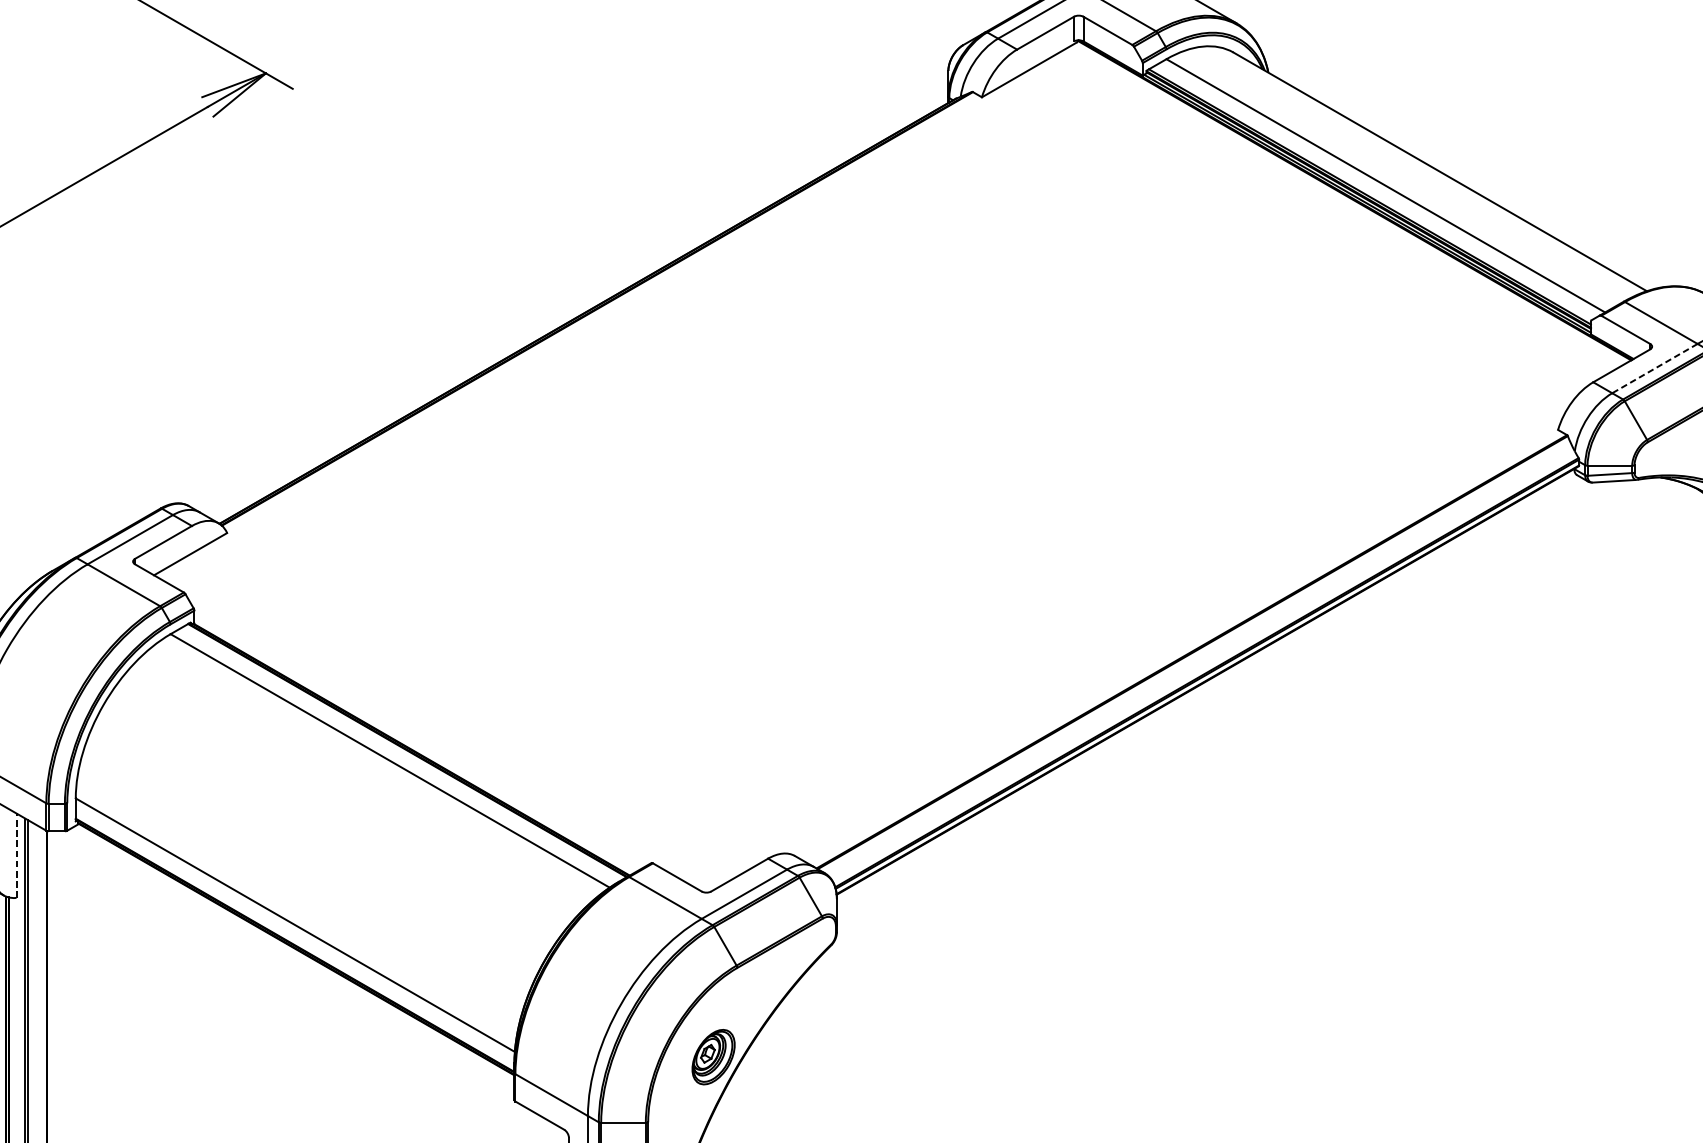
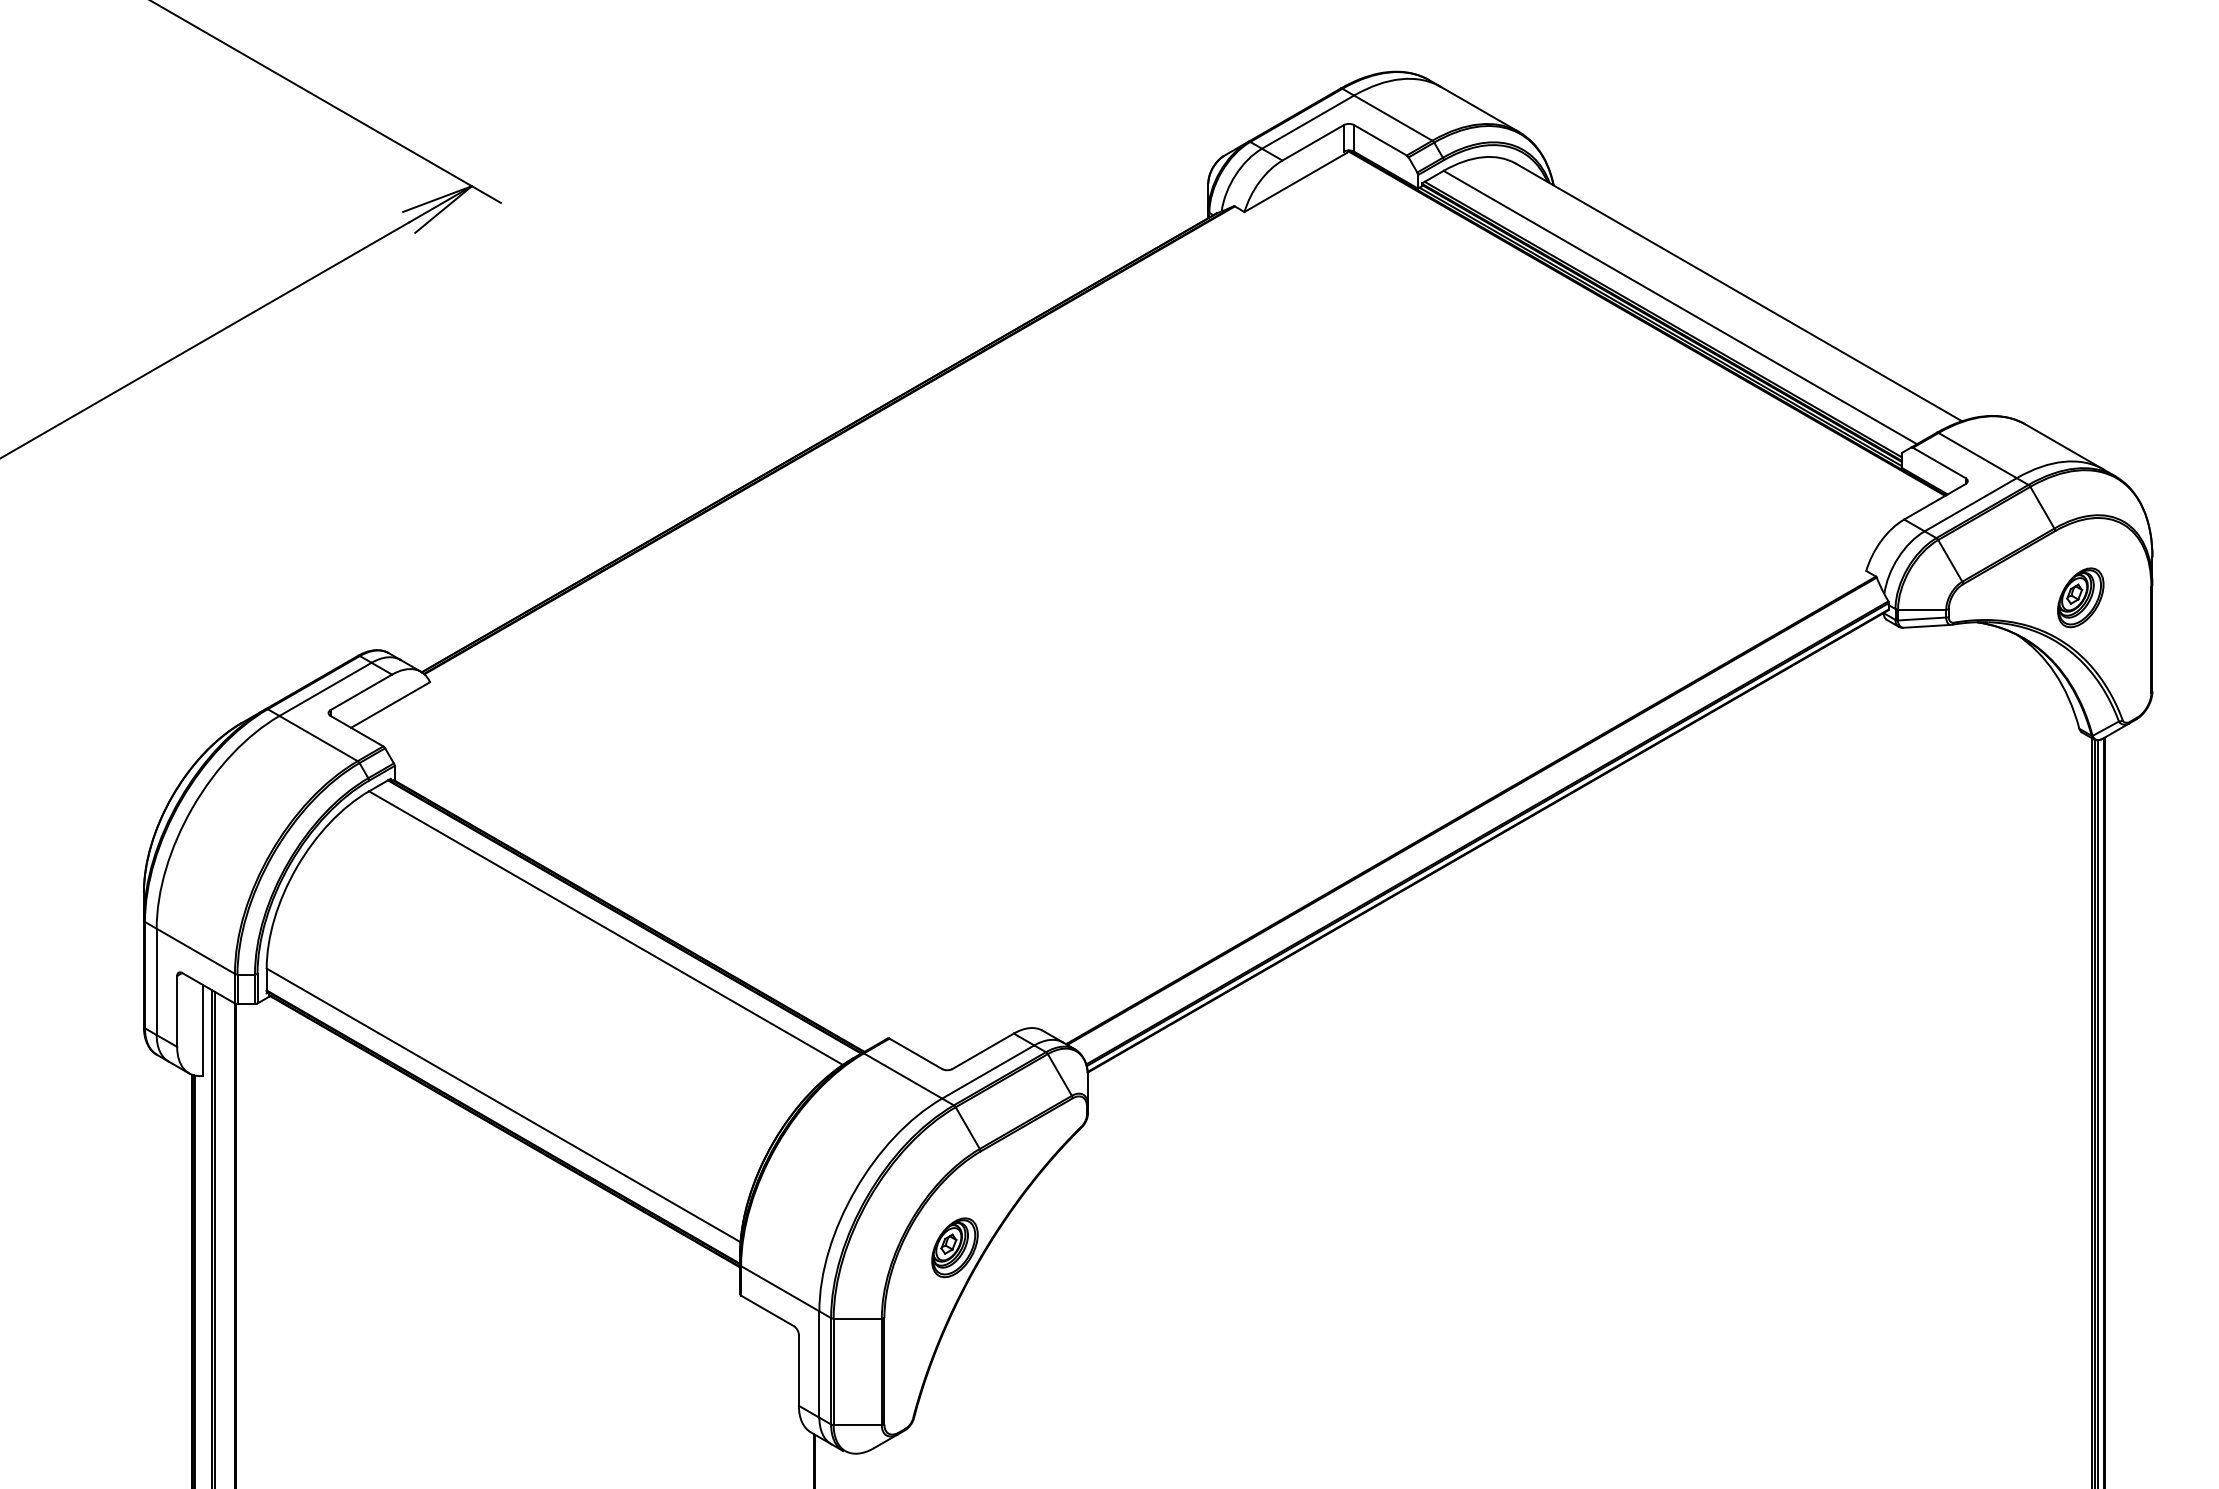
line: (1654, 369) -> (1970, 505), dashed -> solid
line: (16, 855) -> (202, 1030), dashed -> solid

